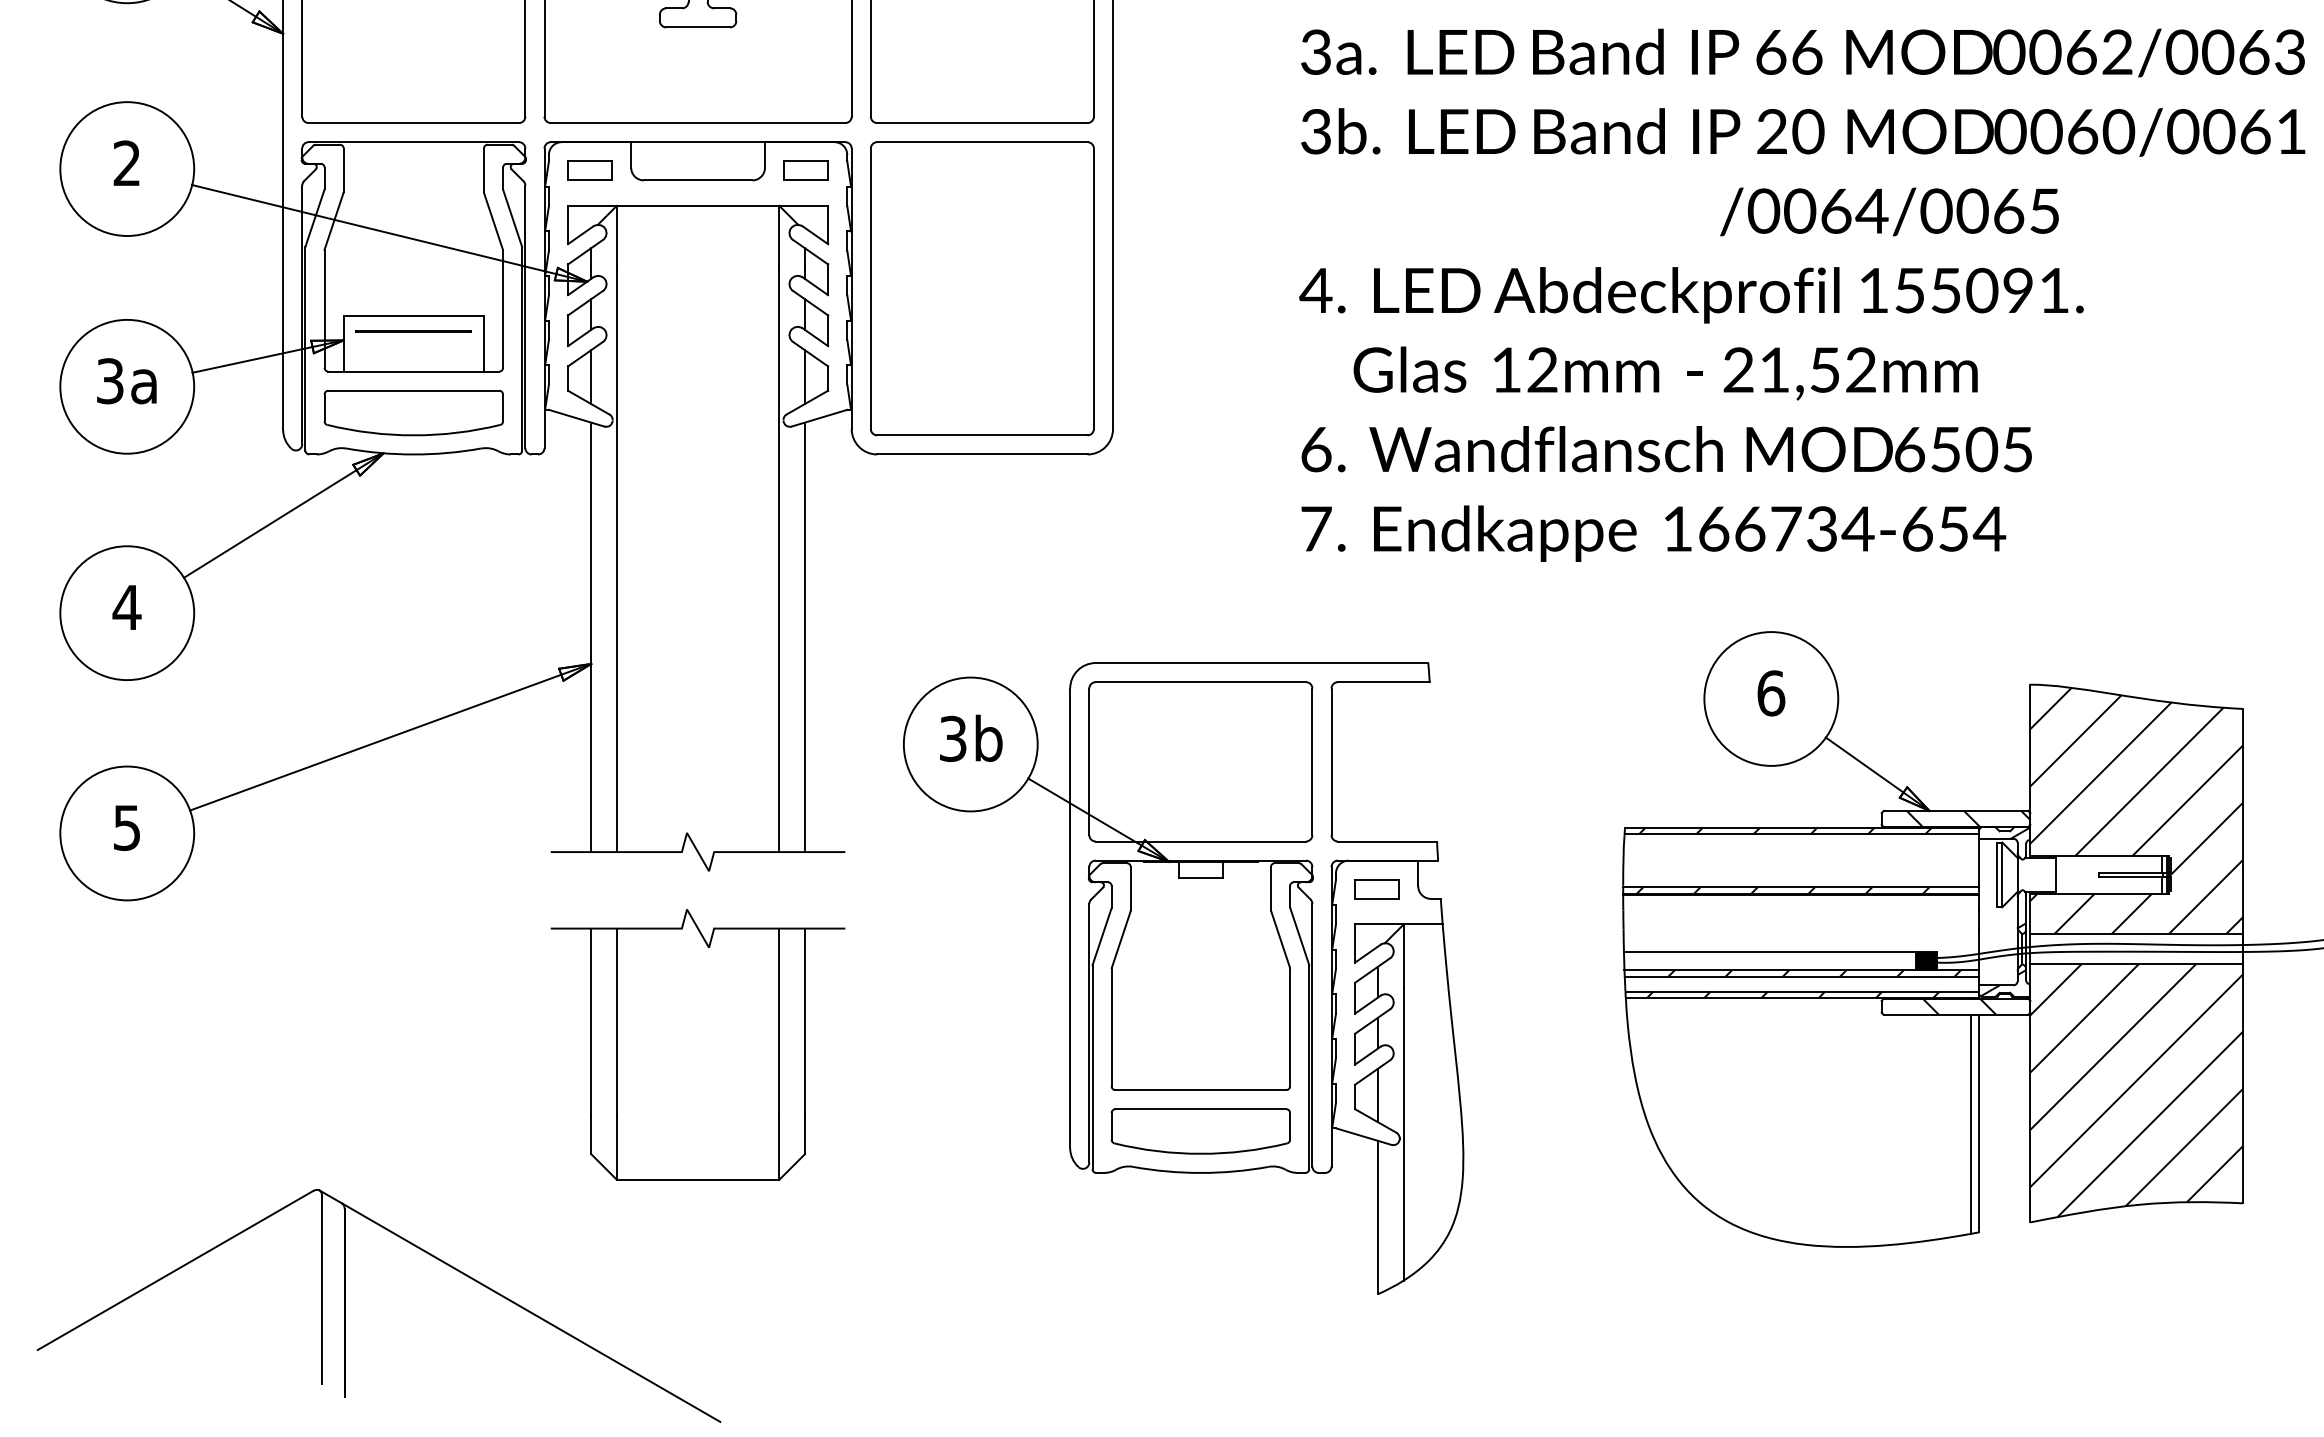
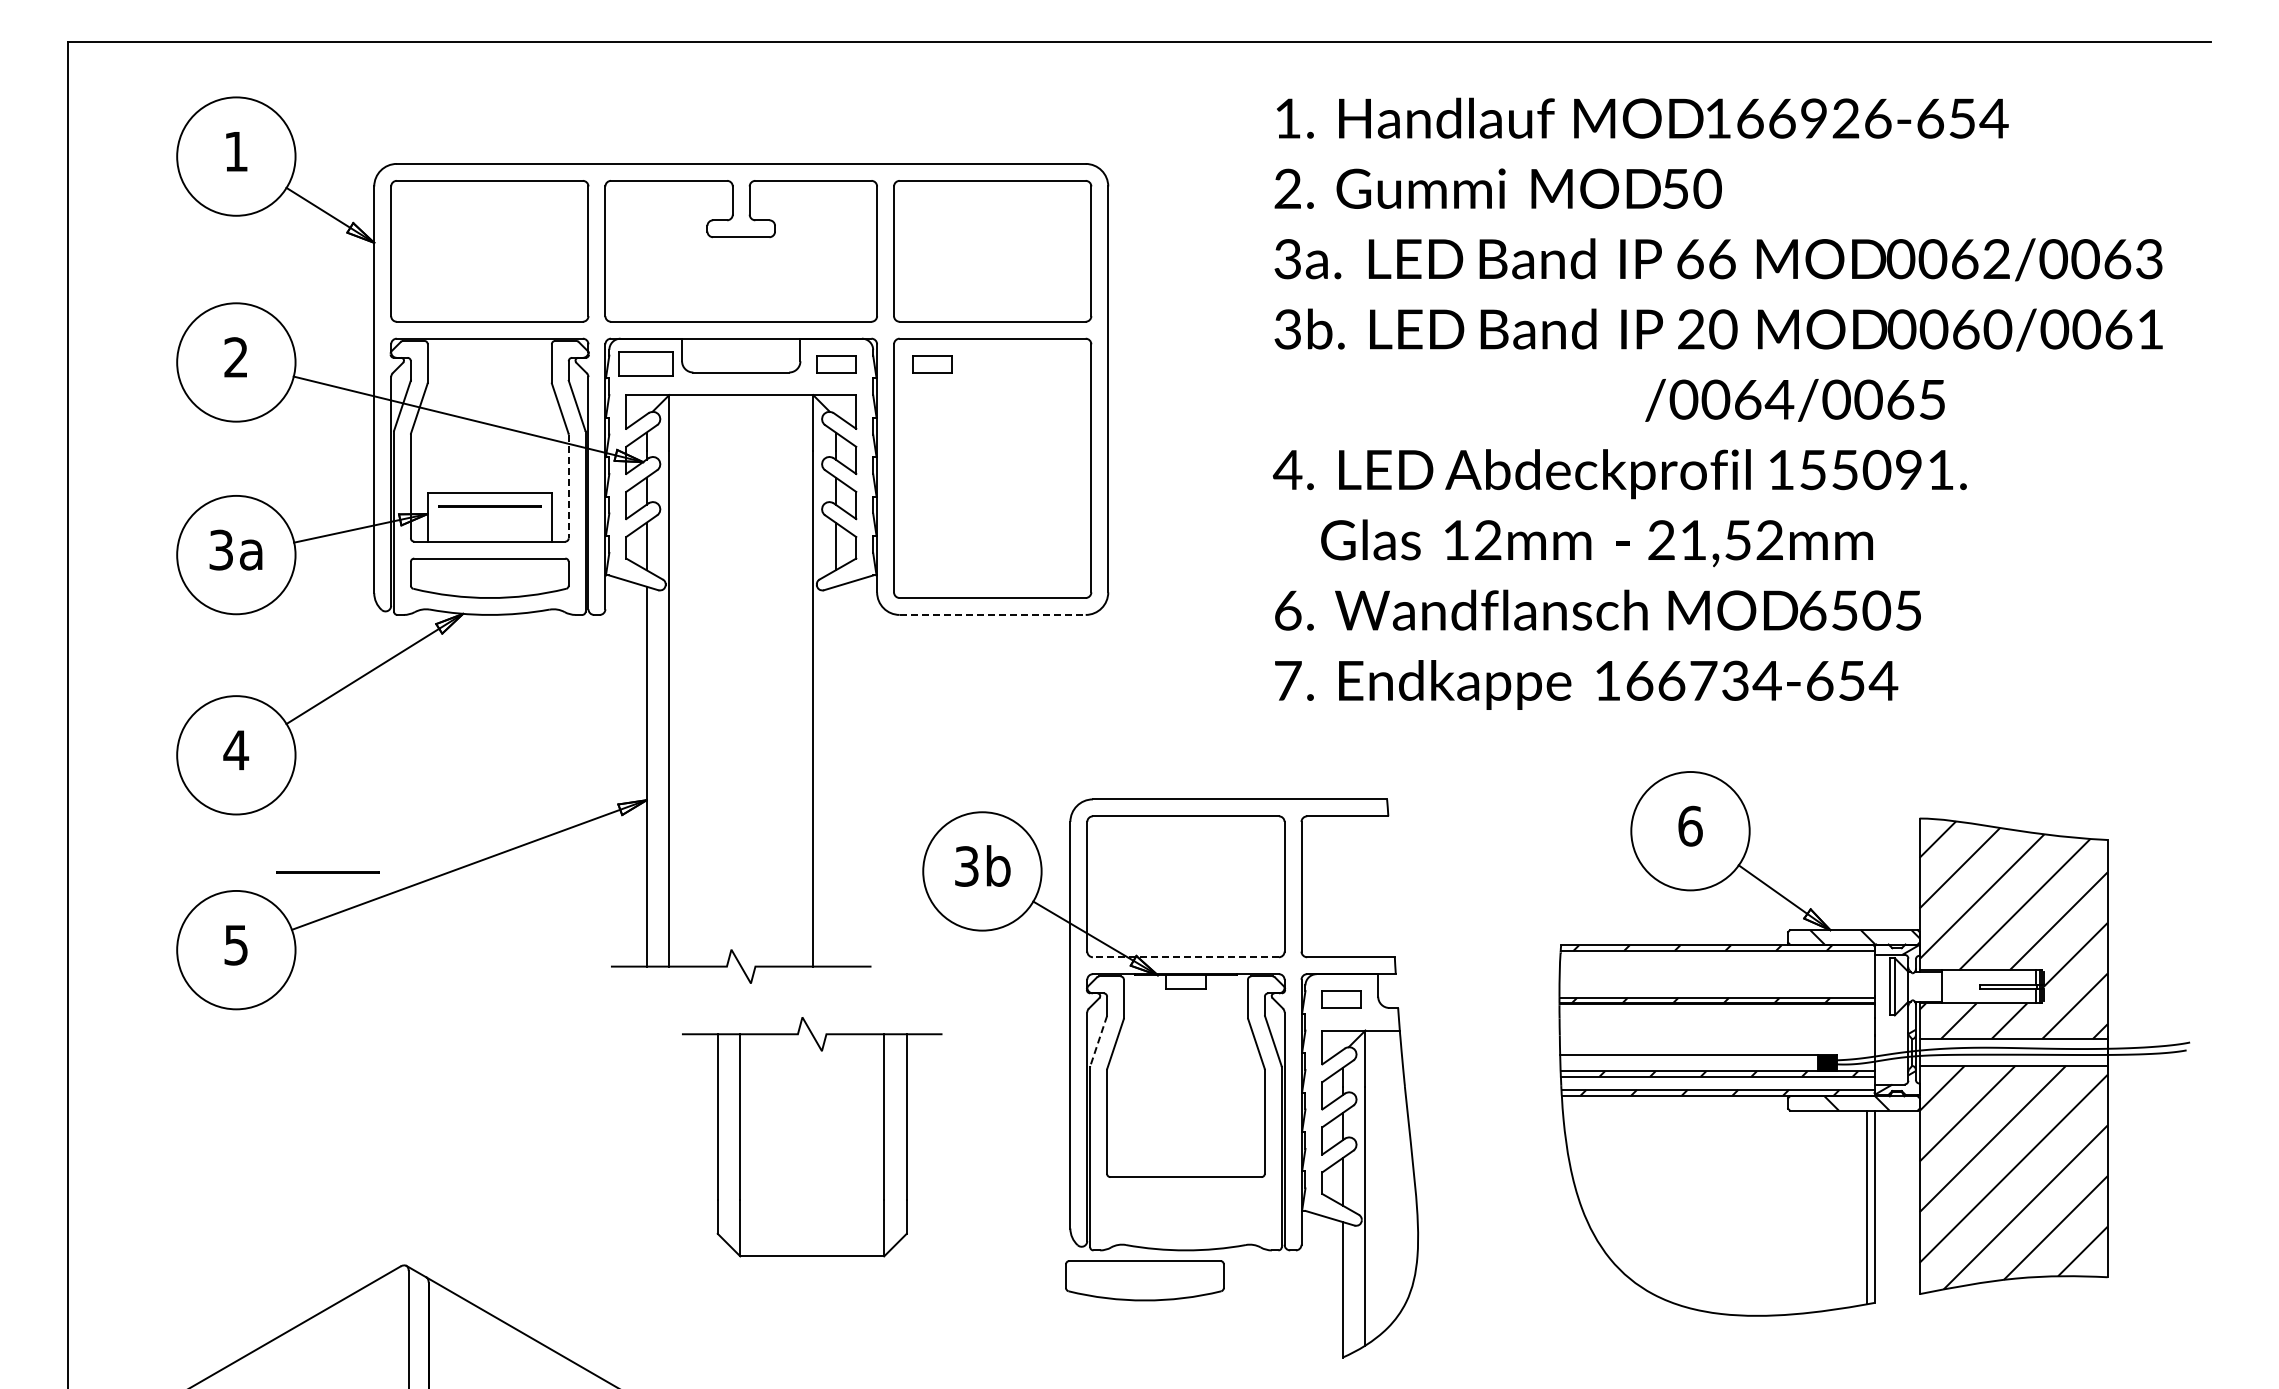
part: (589, 171) -> (645, 364), size x1.4
part: (914, 171) -> (932, 364), added
line: (502, 309) -> (568, 486), solid -> dashed
line: (983, 453) -> (993, 614), solid -> dashed
line: (804, 637) -> (835, 776), removed
line: (230, 745) -> (327, 872), added
line: (1200, 841) -> (1185, 957), solid -> dashed
line: (1101, 936) -> (1098, 1041), solid -> dashed
part: (698, 1045) -> (812, 1137), moved
part: (1200, 1131) -> (1144, 1280), moved

